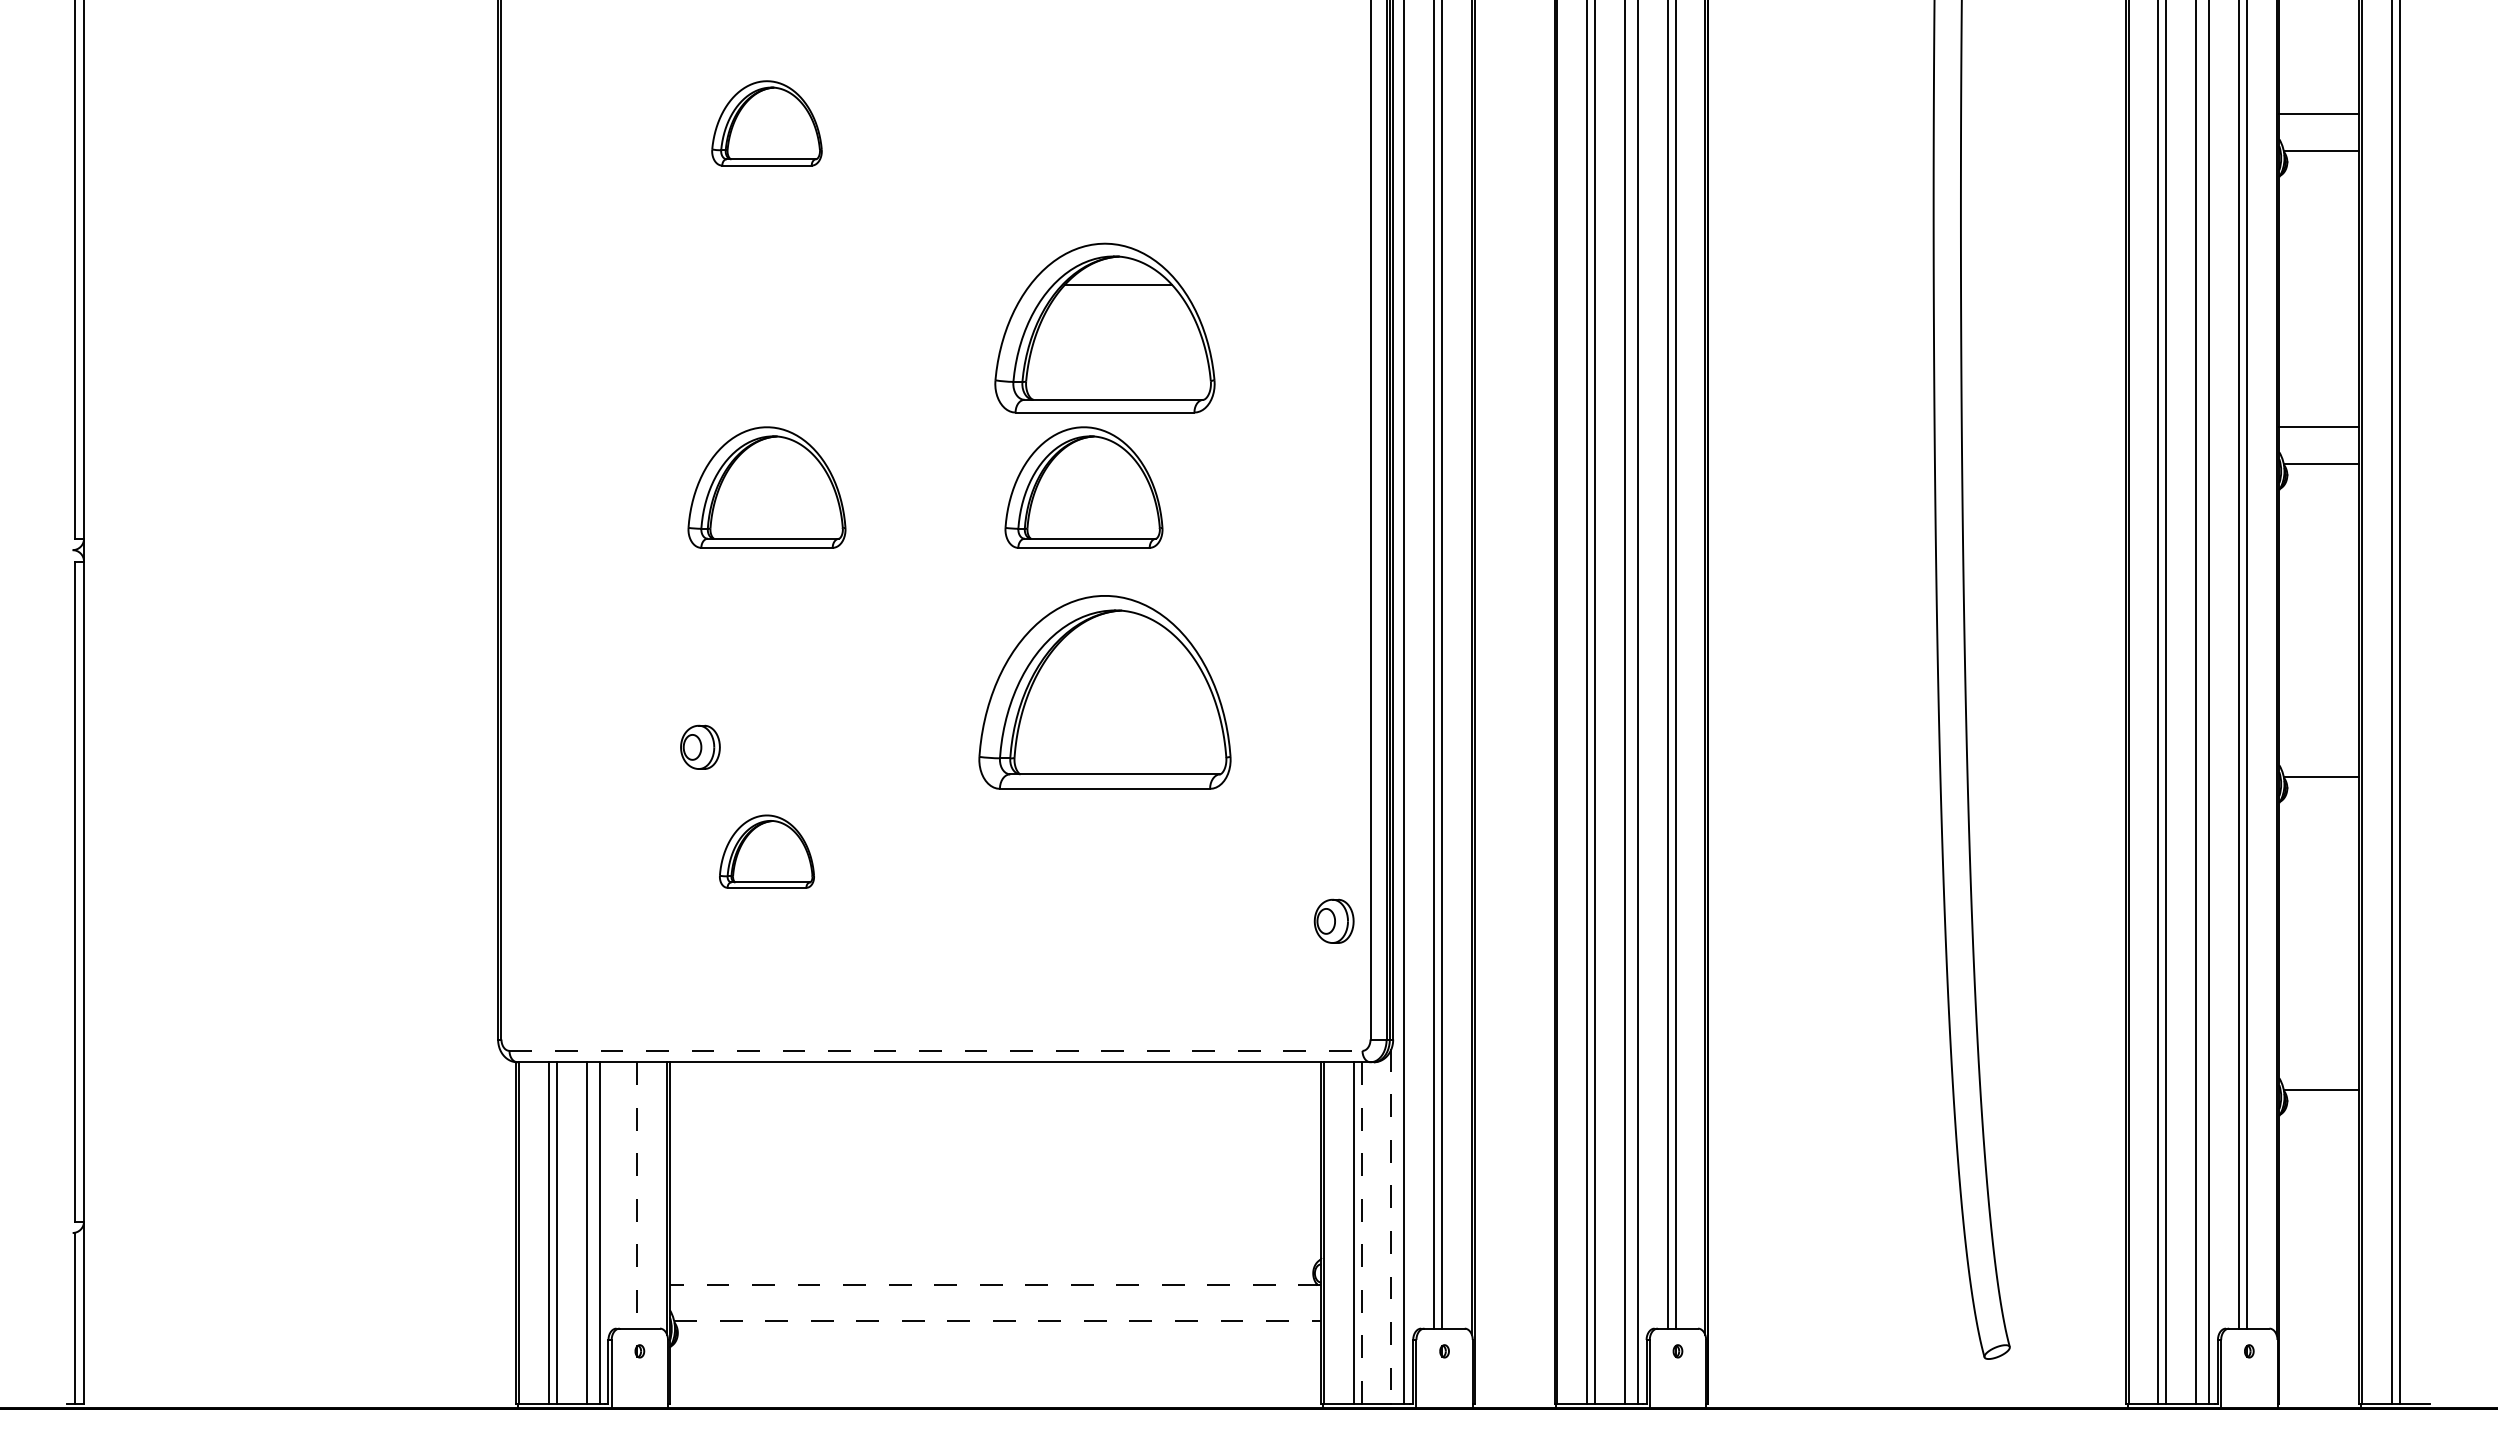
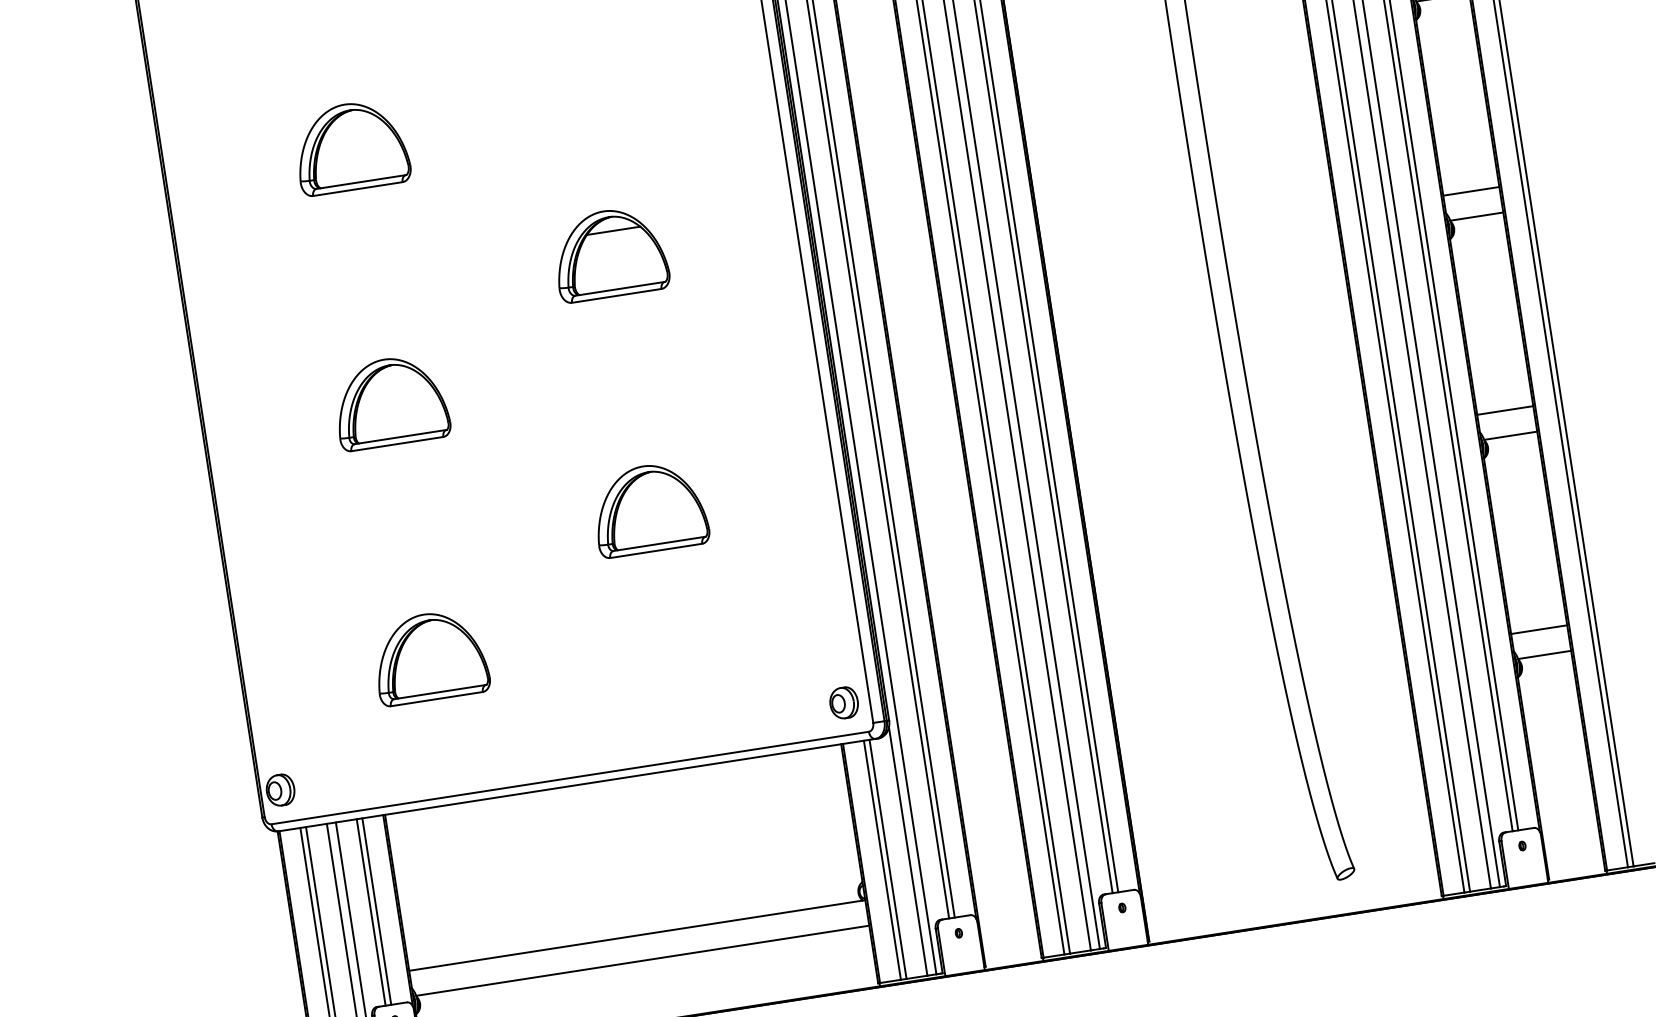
part: (766, 123) -> (350, 146), size x1.43
part: (1104, 328) -> (609, 253), size x0.71
part: (1083, 487) -> (612, 367), removed
part: (1104, 692) -> (649, 508), size x0.62
line: (2319, 740) -> (1505, 410), added
part: (700, 746) -> (280, 789), moved
part: (766, 851) -> (429, 656), size x1.67
part: (1333, 920) -> (843, 702), moved
line: (936, 1050) -> (570, 777), dashed -> solid
line: (2319, 1053) -> (1539, 629), added
line: (629, 1195) -> (371, 912), added
line: (637, 1195) -> (376, 911), dashed -> solid
line: (1391, 1226) -> (908, 851), dashed -> solid
line: (1361, 1233) -> (887, 859), dashed -> solid
line: (995, 1285) -> (637, 935), dashed -> solid
line: (998, 1321) -> (643, 960), dashed -> solid

